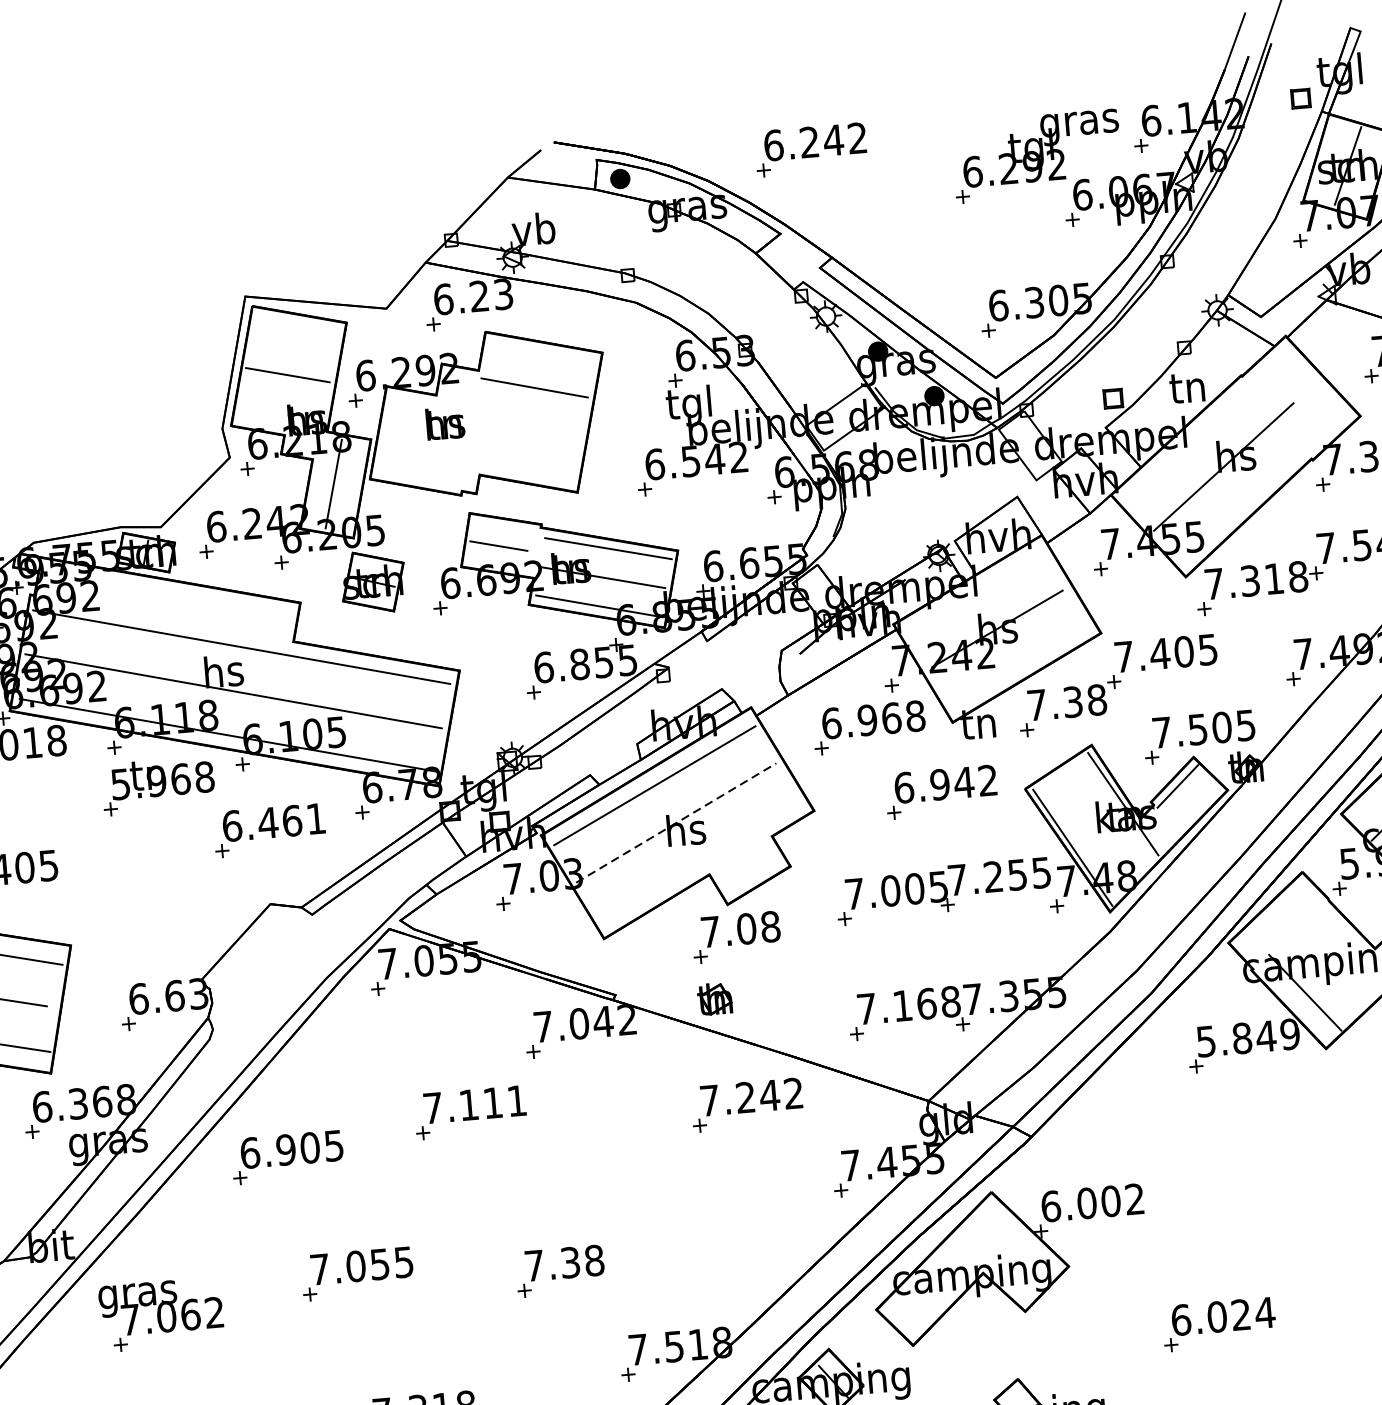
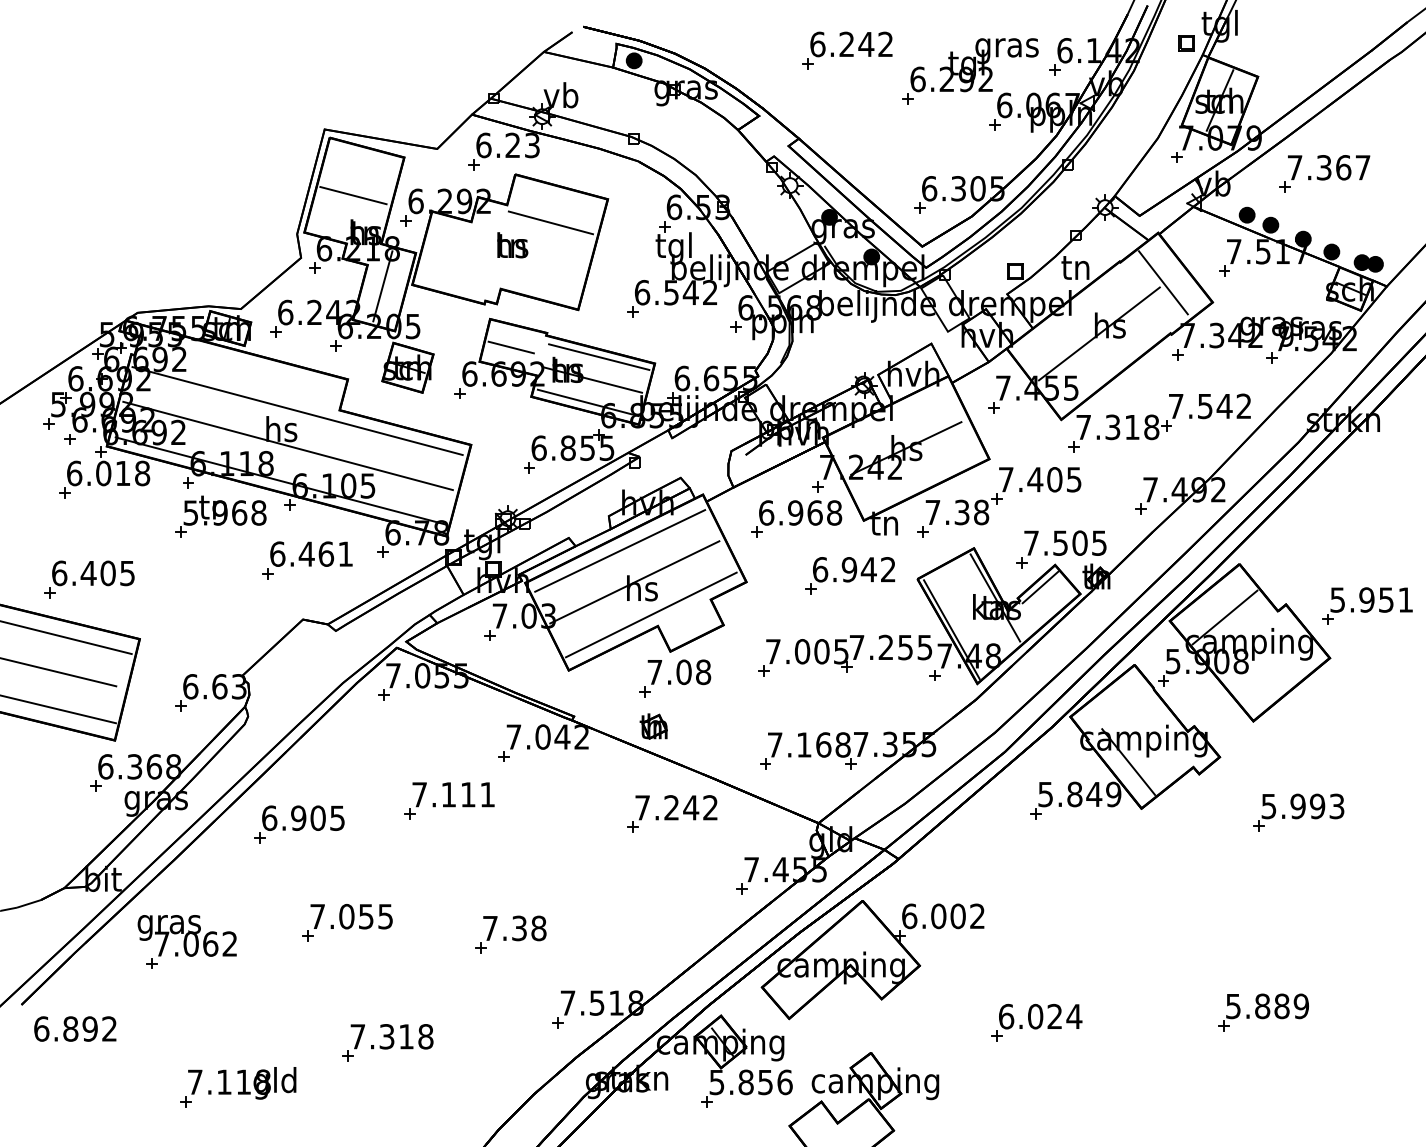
part: (811, 149) -> (847, 50), moved
line: (1296, 396) -> (1162, 282), added
text: (445, 423) -> (512, 245), moved
line: (677, 823) -> (635, 582), dashed -> solid
line: (699, 861) -> (650, 614), added

